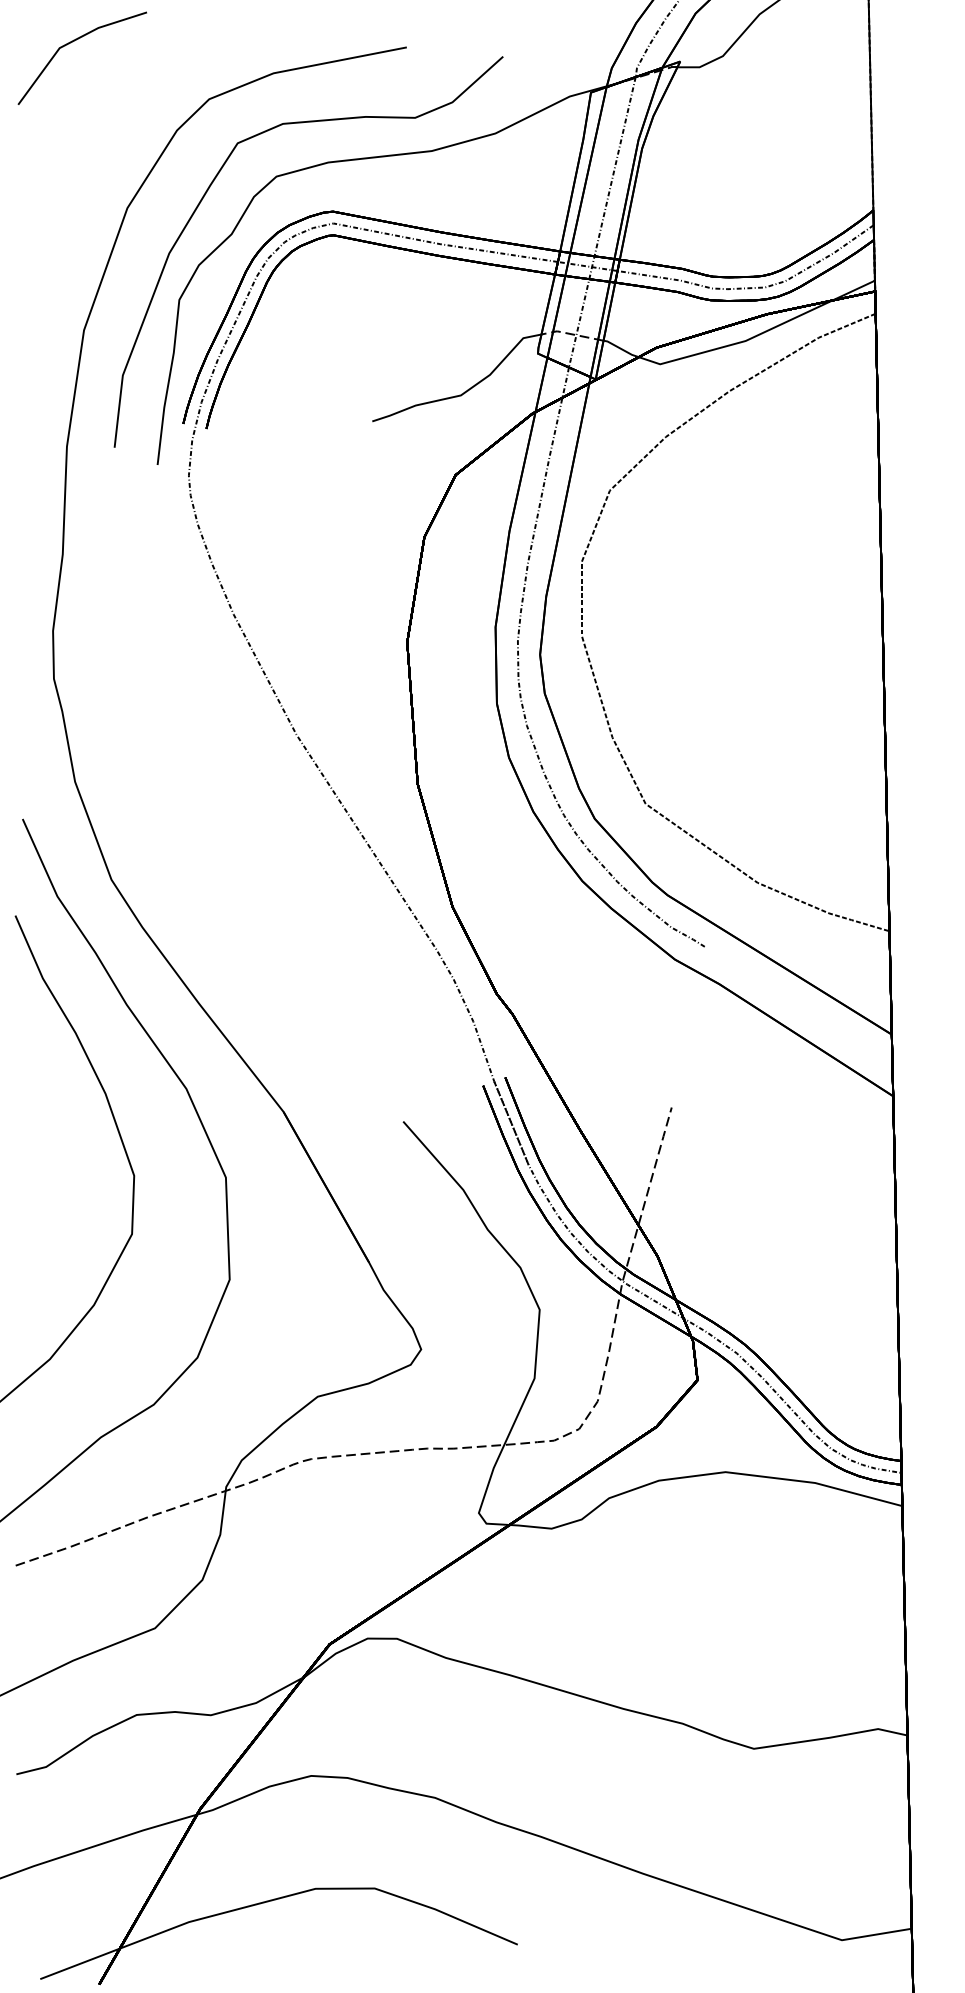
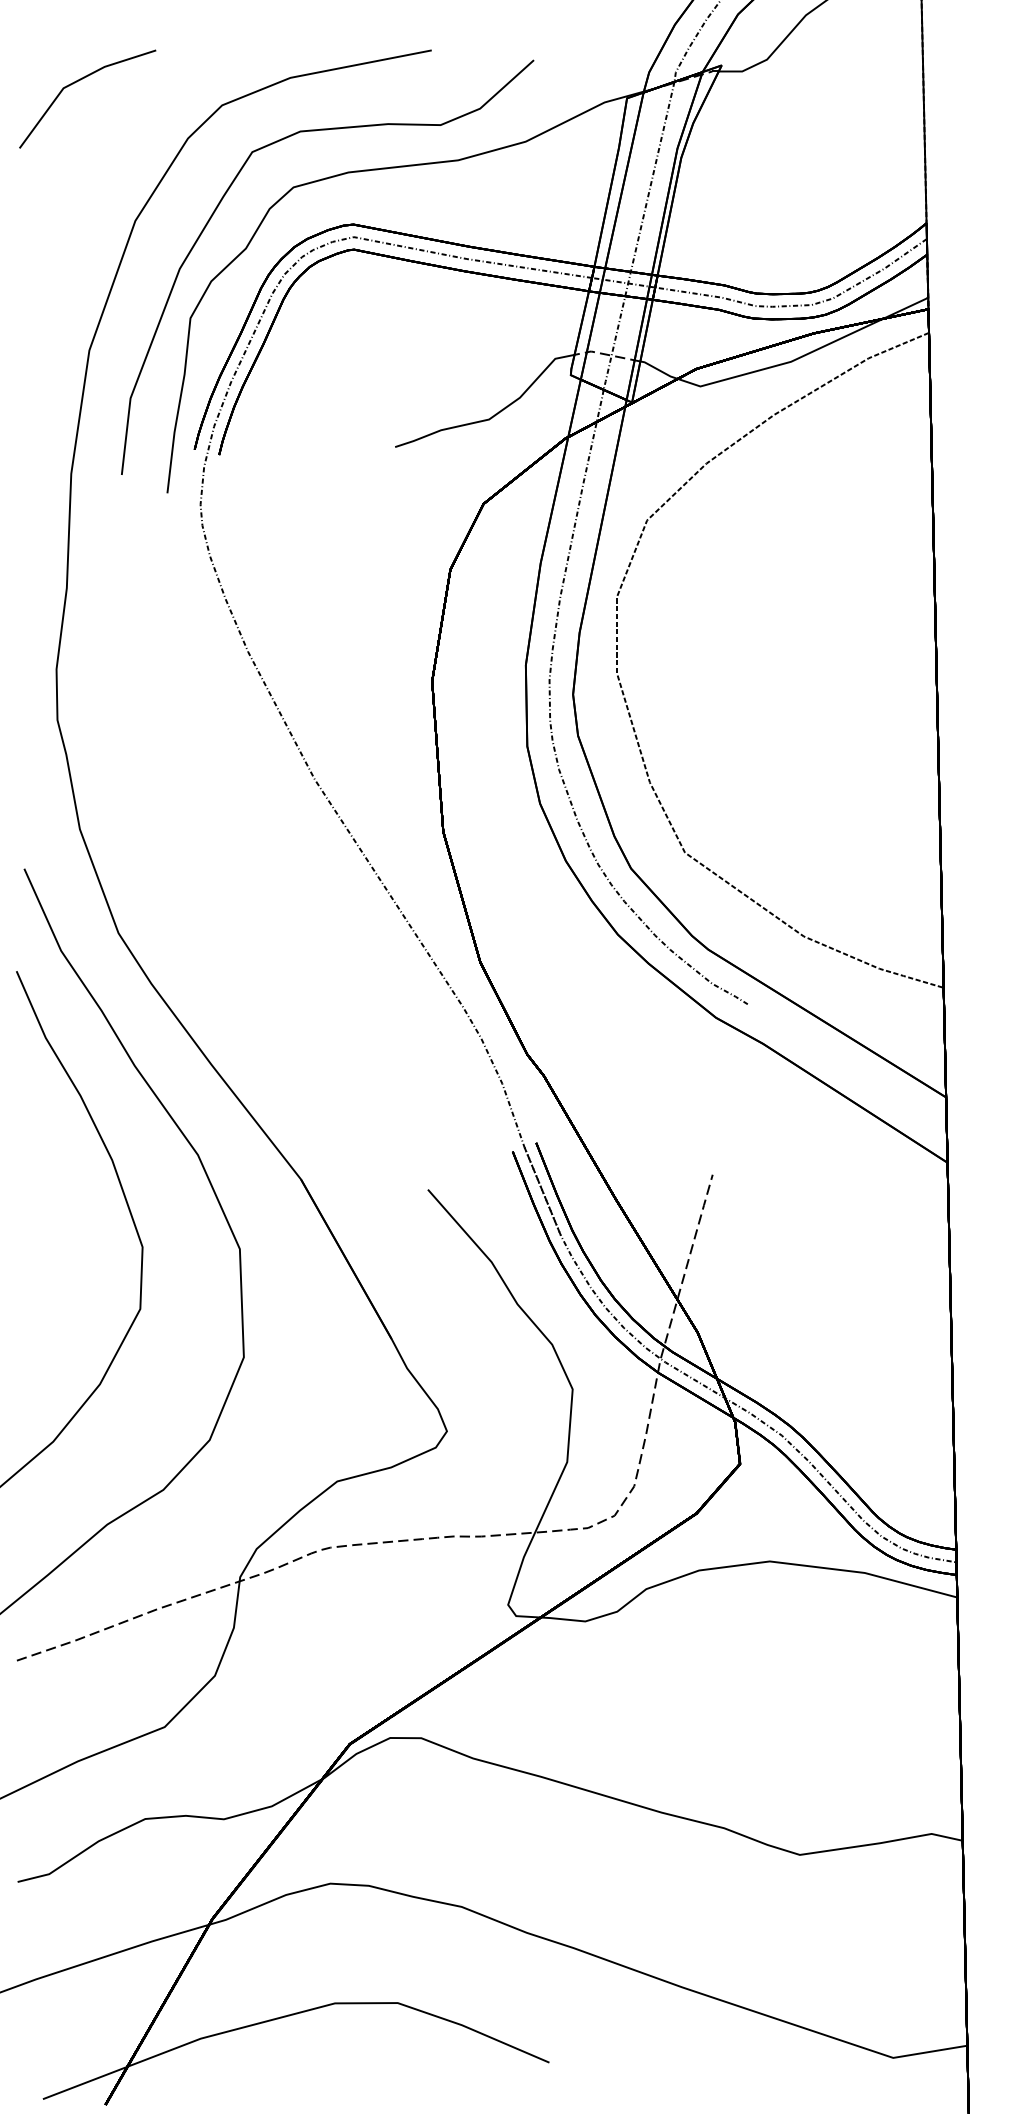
part: (74, 41) -> (79, 81), moved

